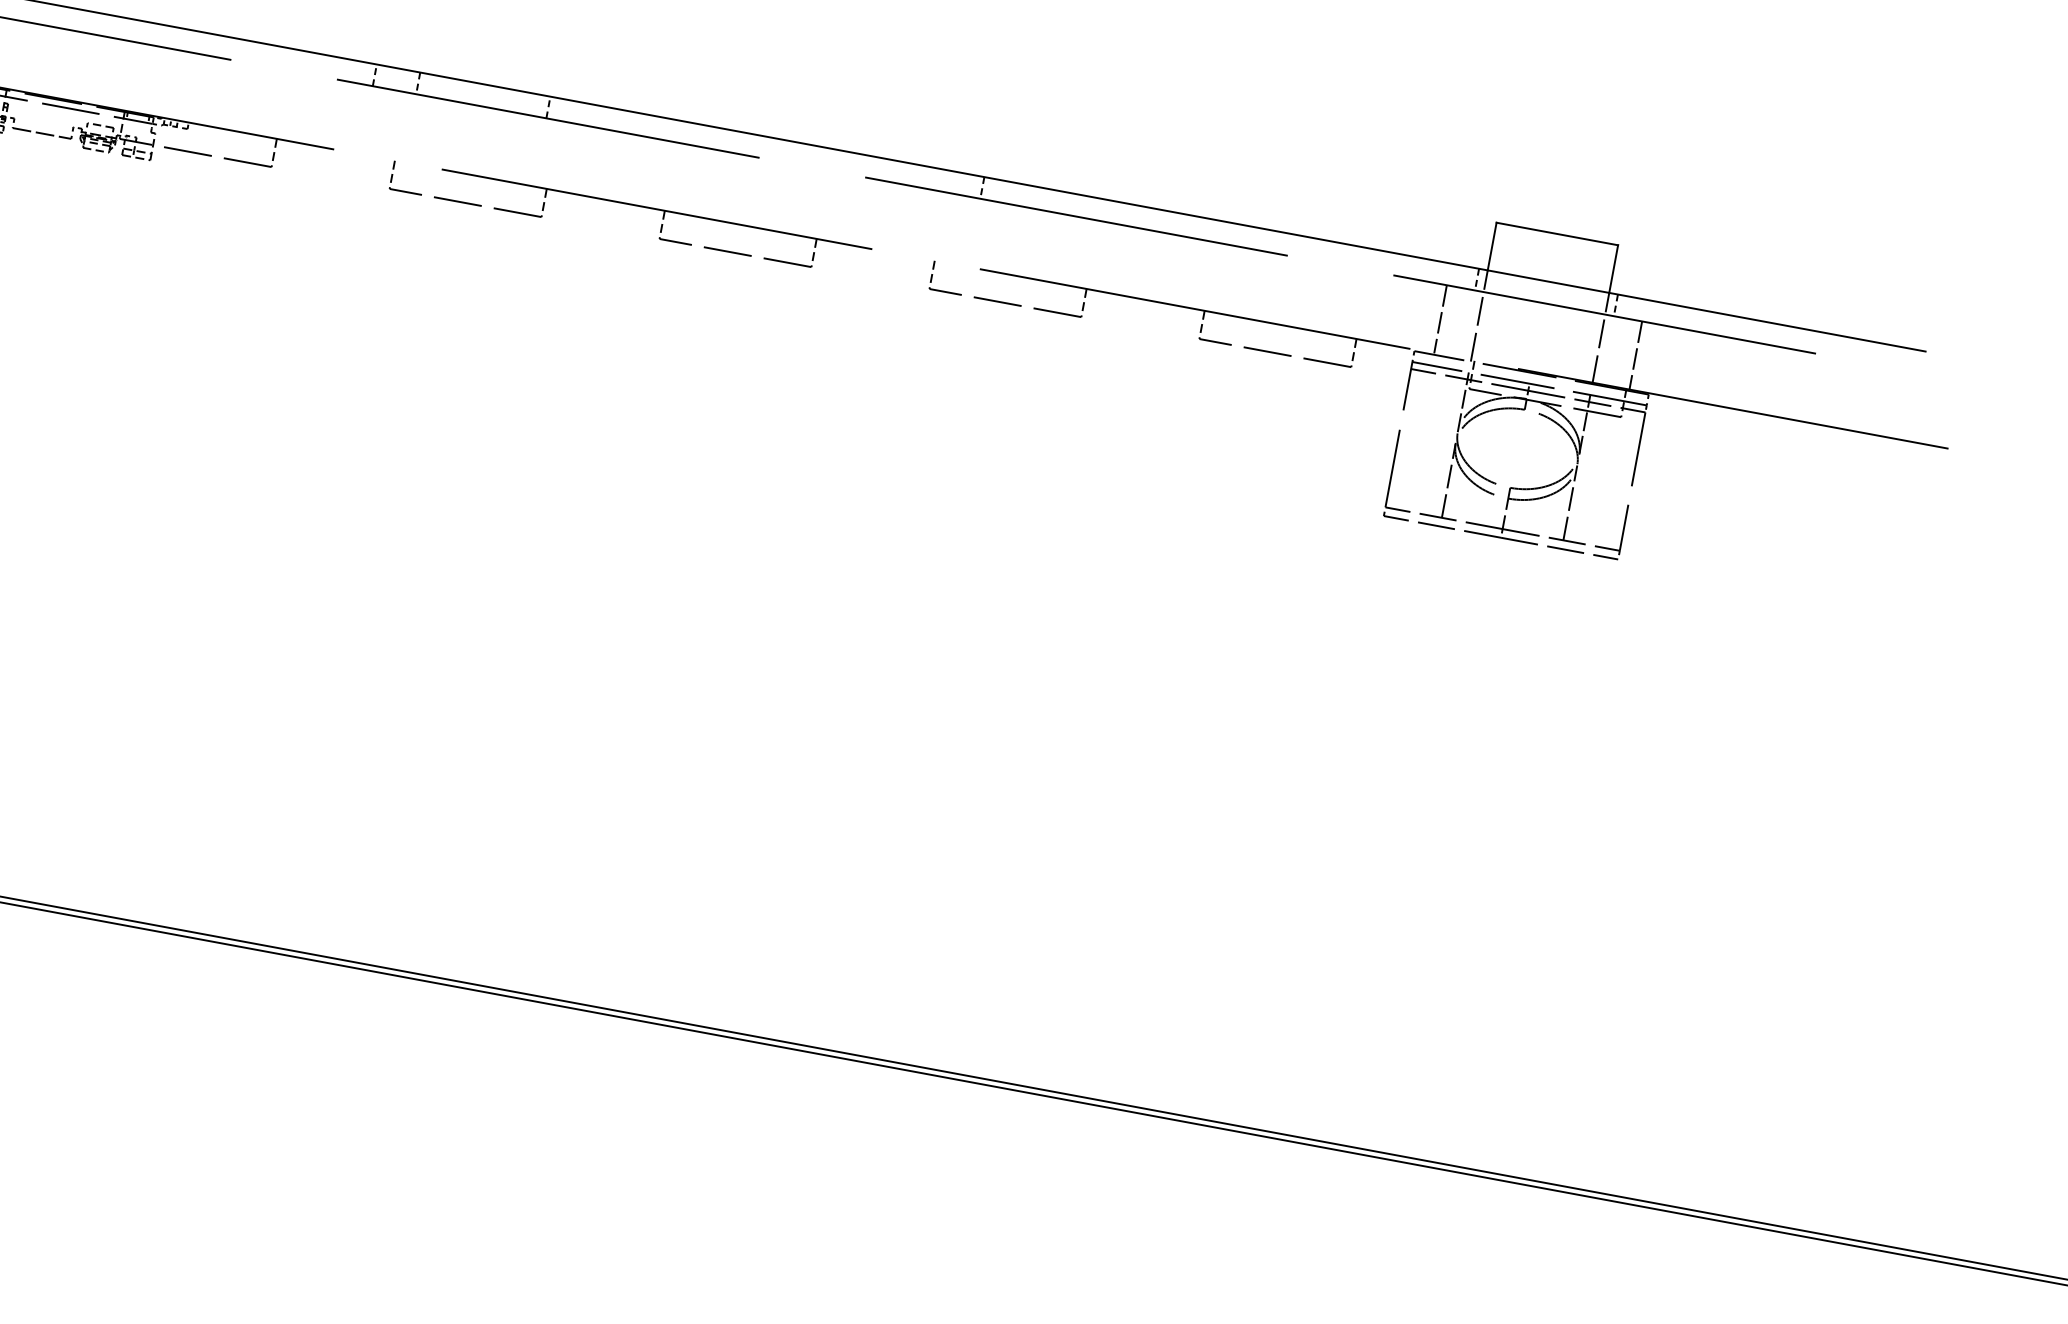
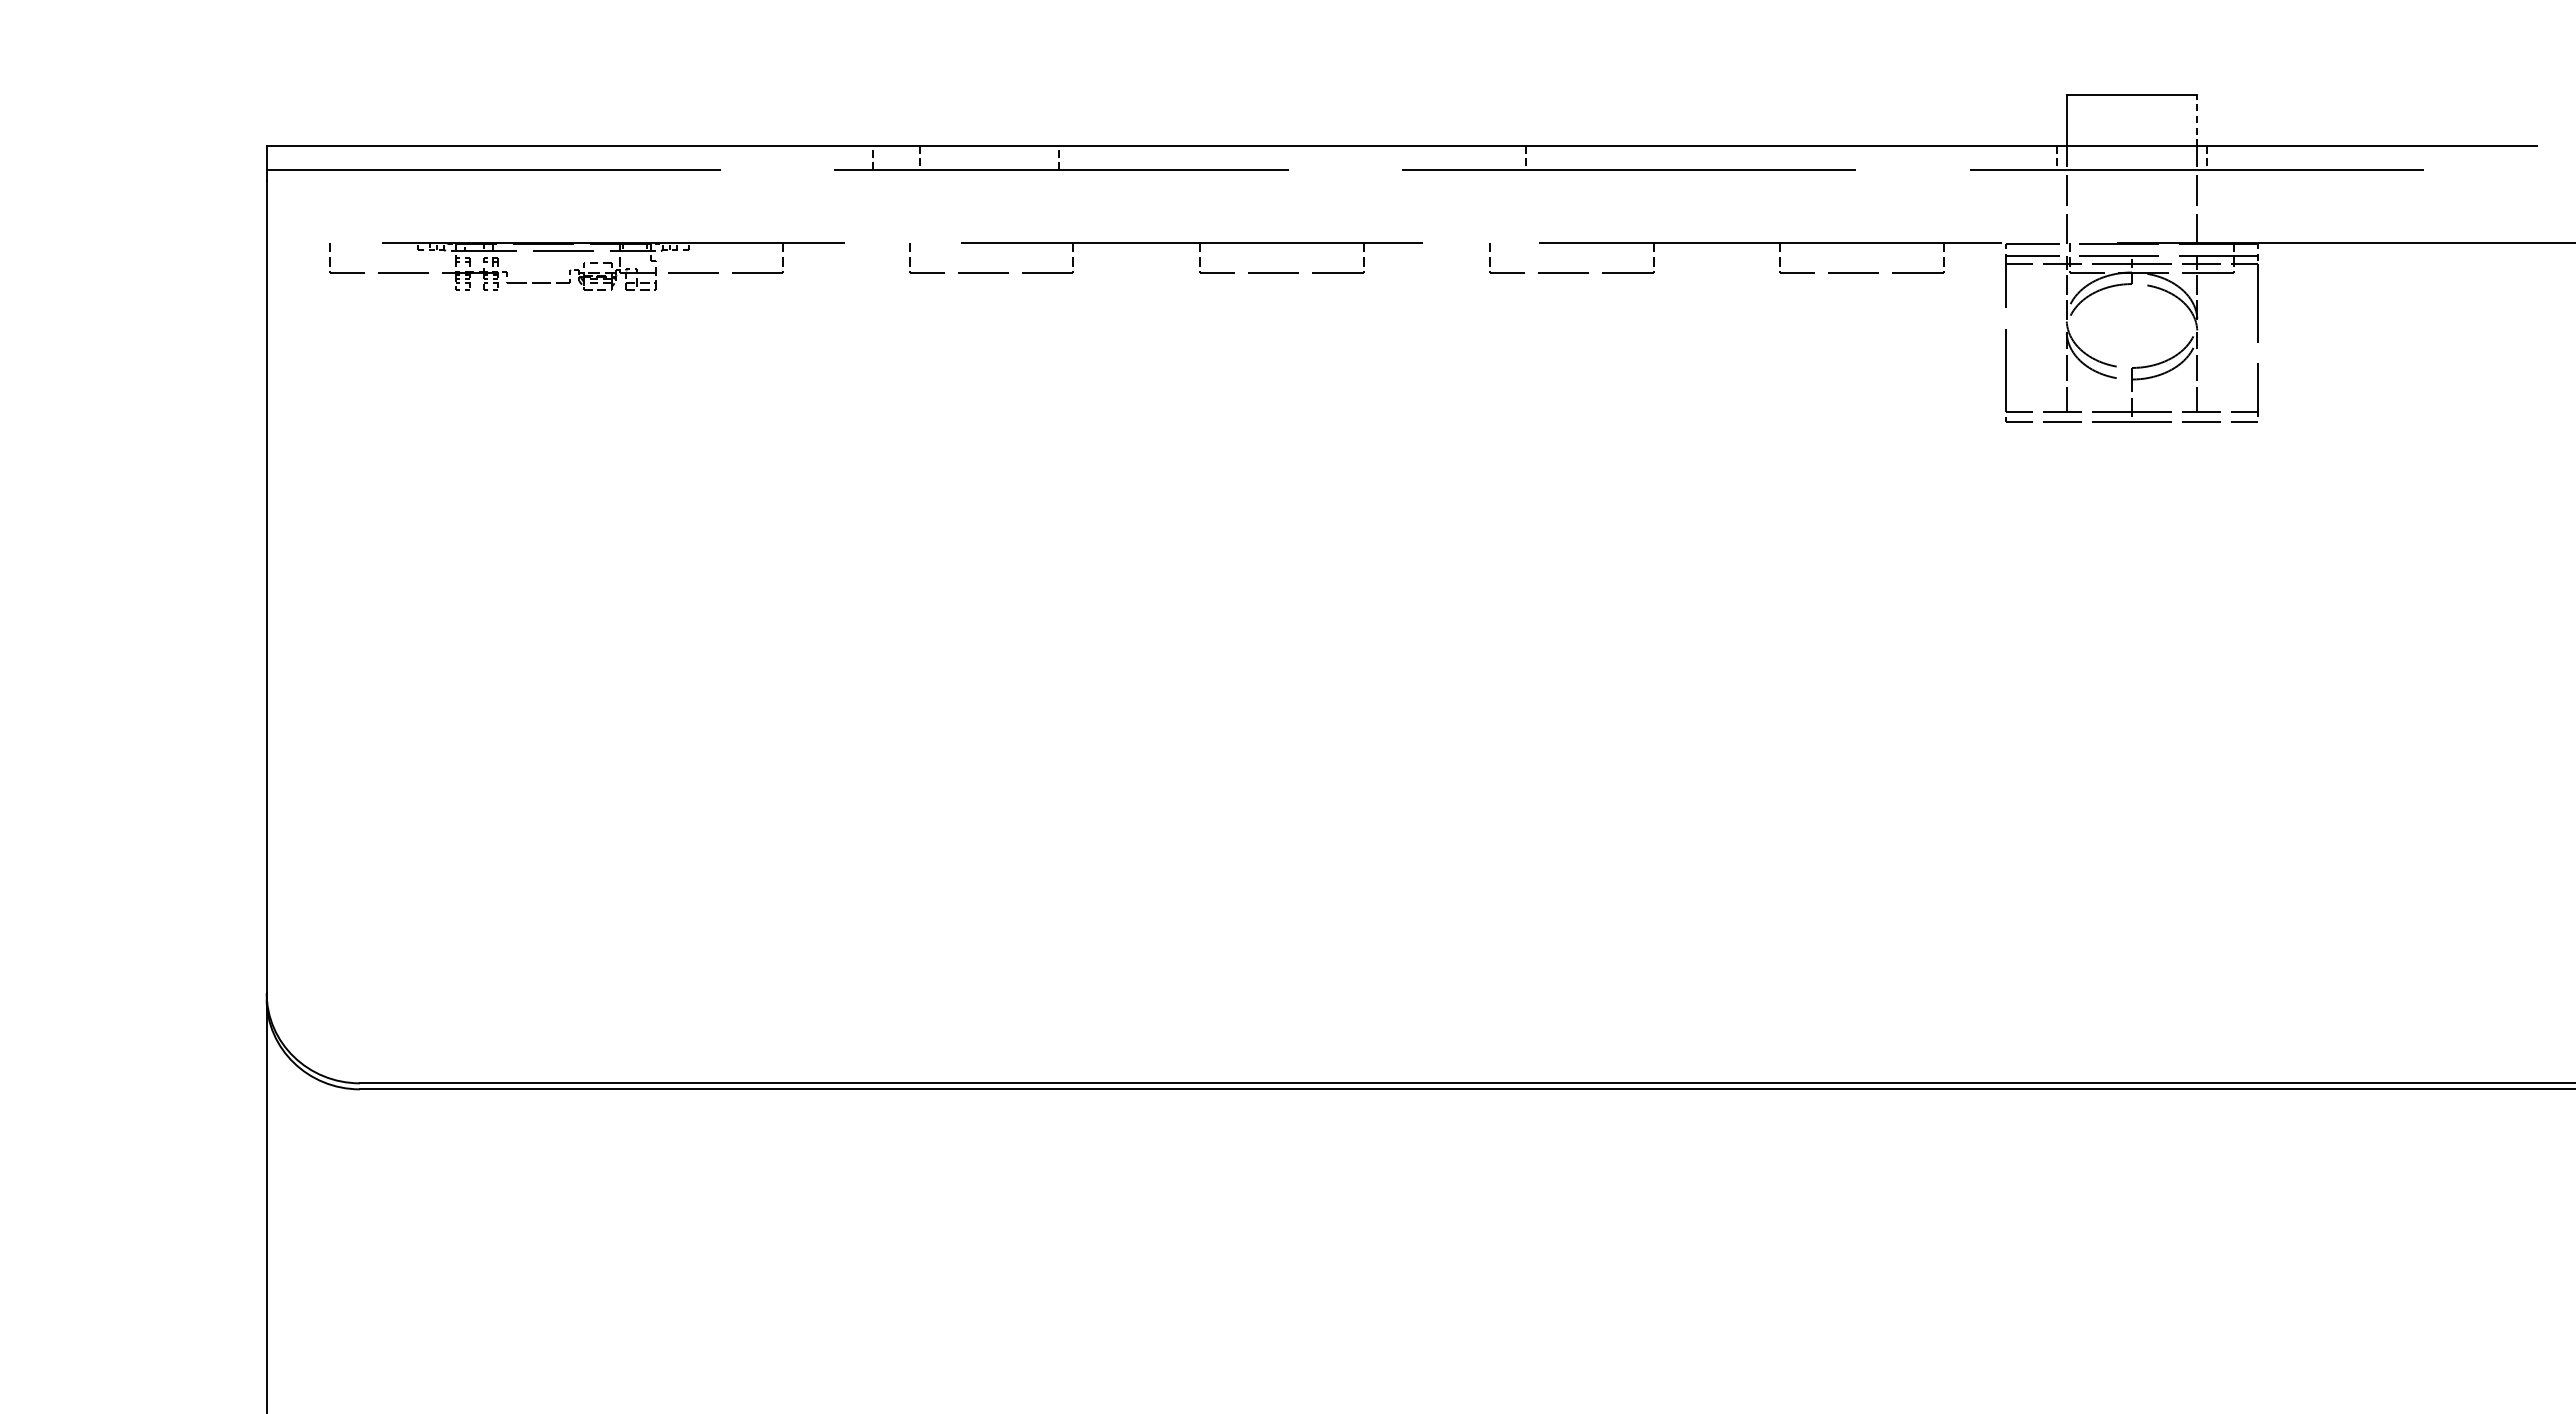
line: (1613, 268) -> (2197, 120), solid -> dashed
line: (1441, 318) -> (2027, 205), removed
line: (1635, 354) -> (2236, 205), removed

